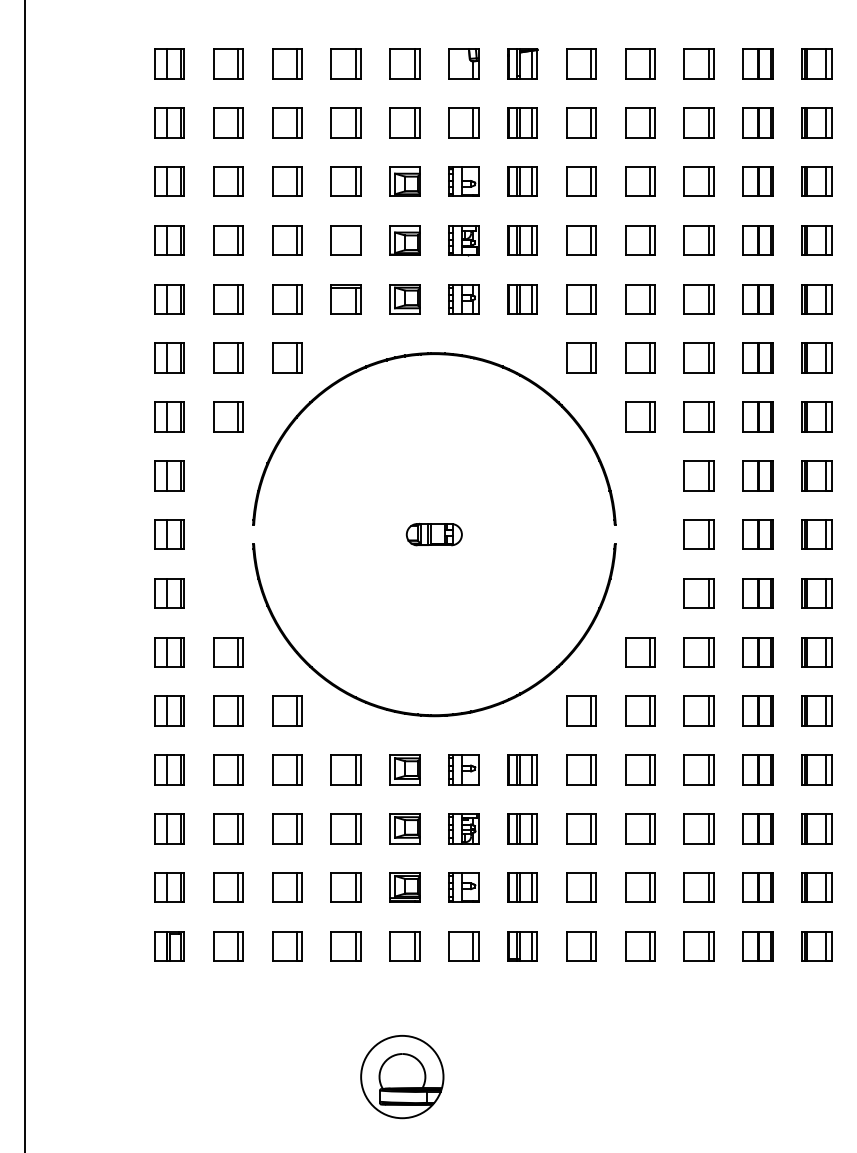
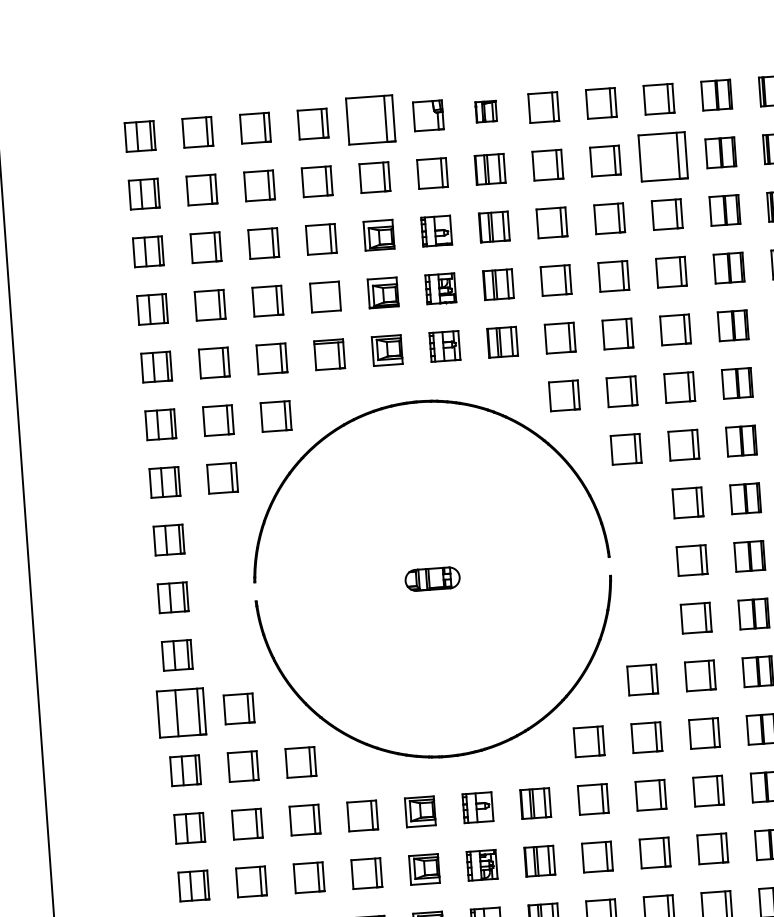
part: (404, 63) -> (370, 119), size x1.6
part: (522, 63) -> (485, 111), size x0.7
part: (698, 122) -> (662, 156), size x1.6
part: (169, 652) -> (181, 713), size x1.6

